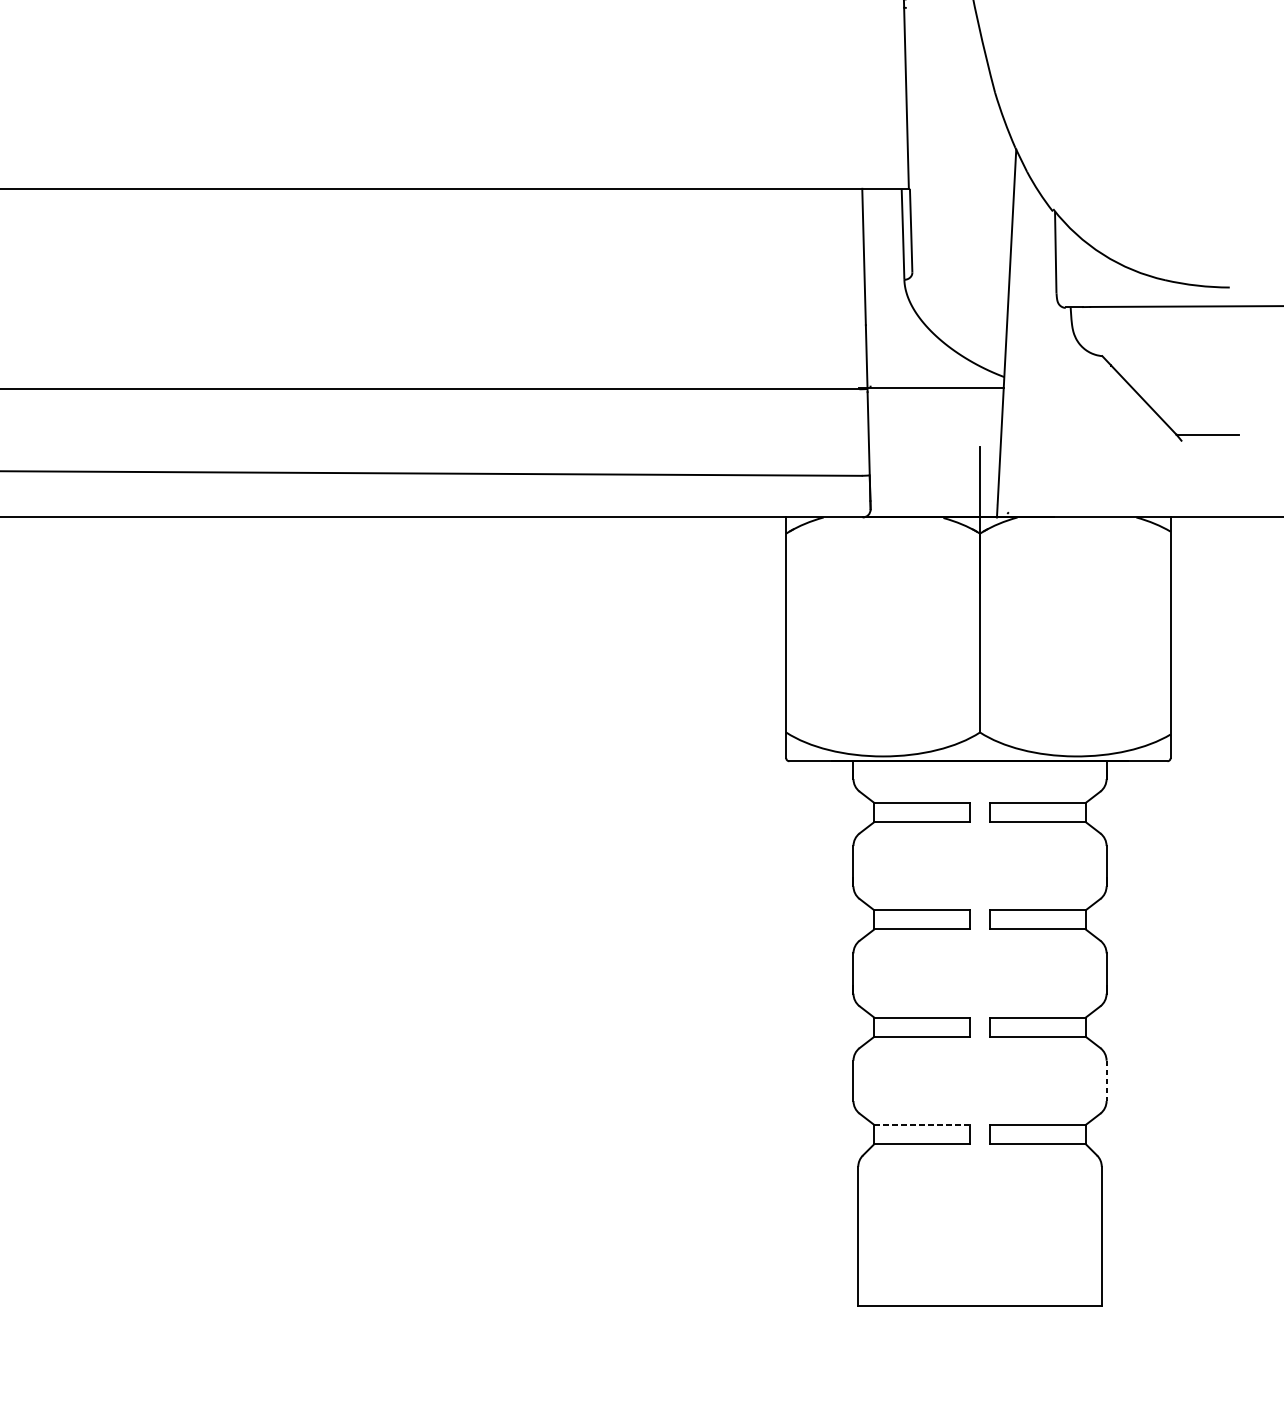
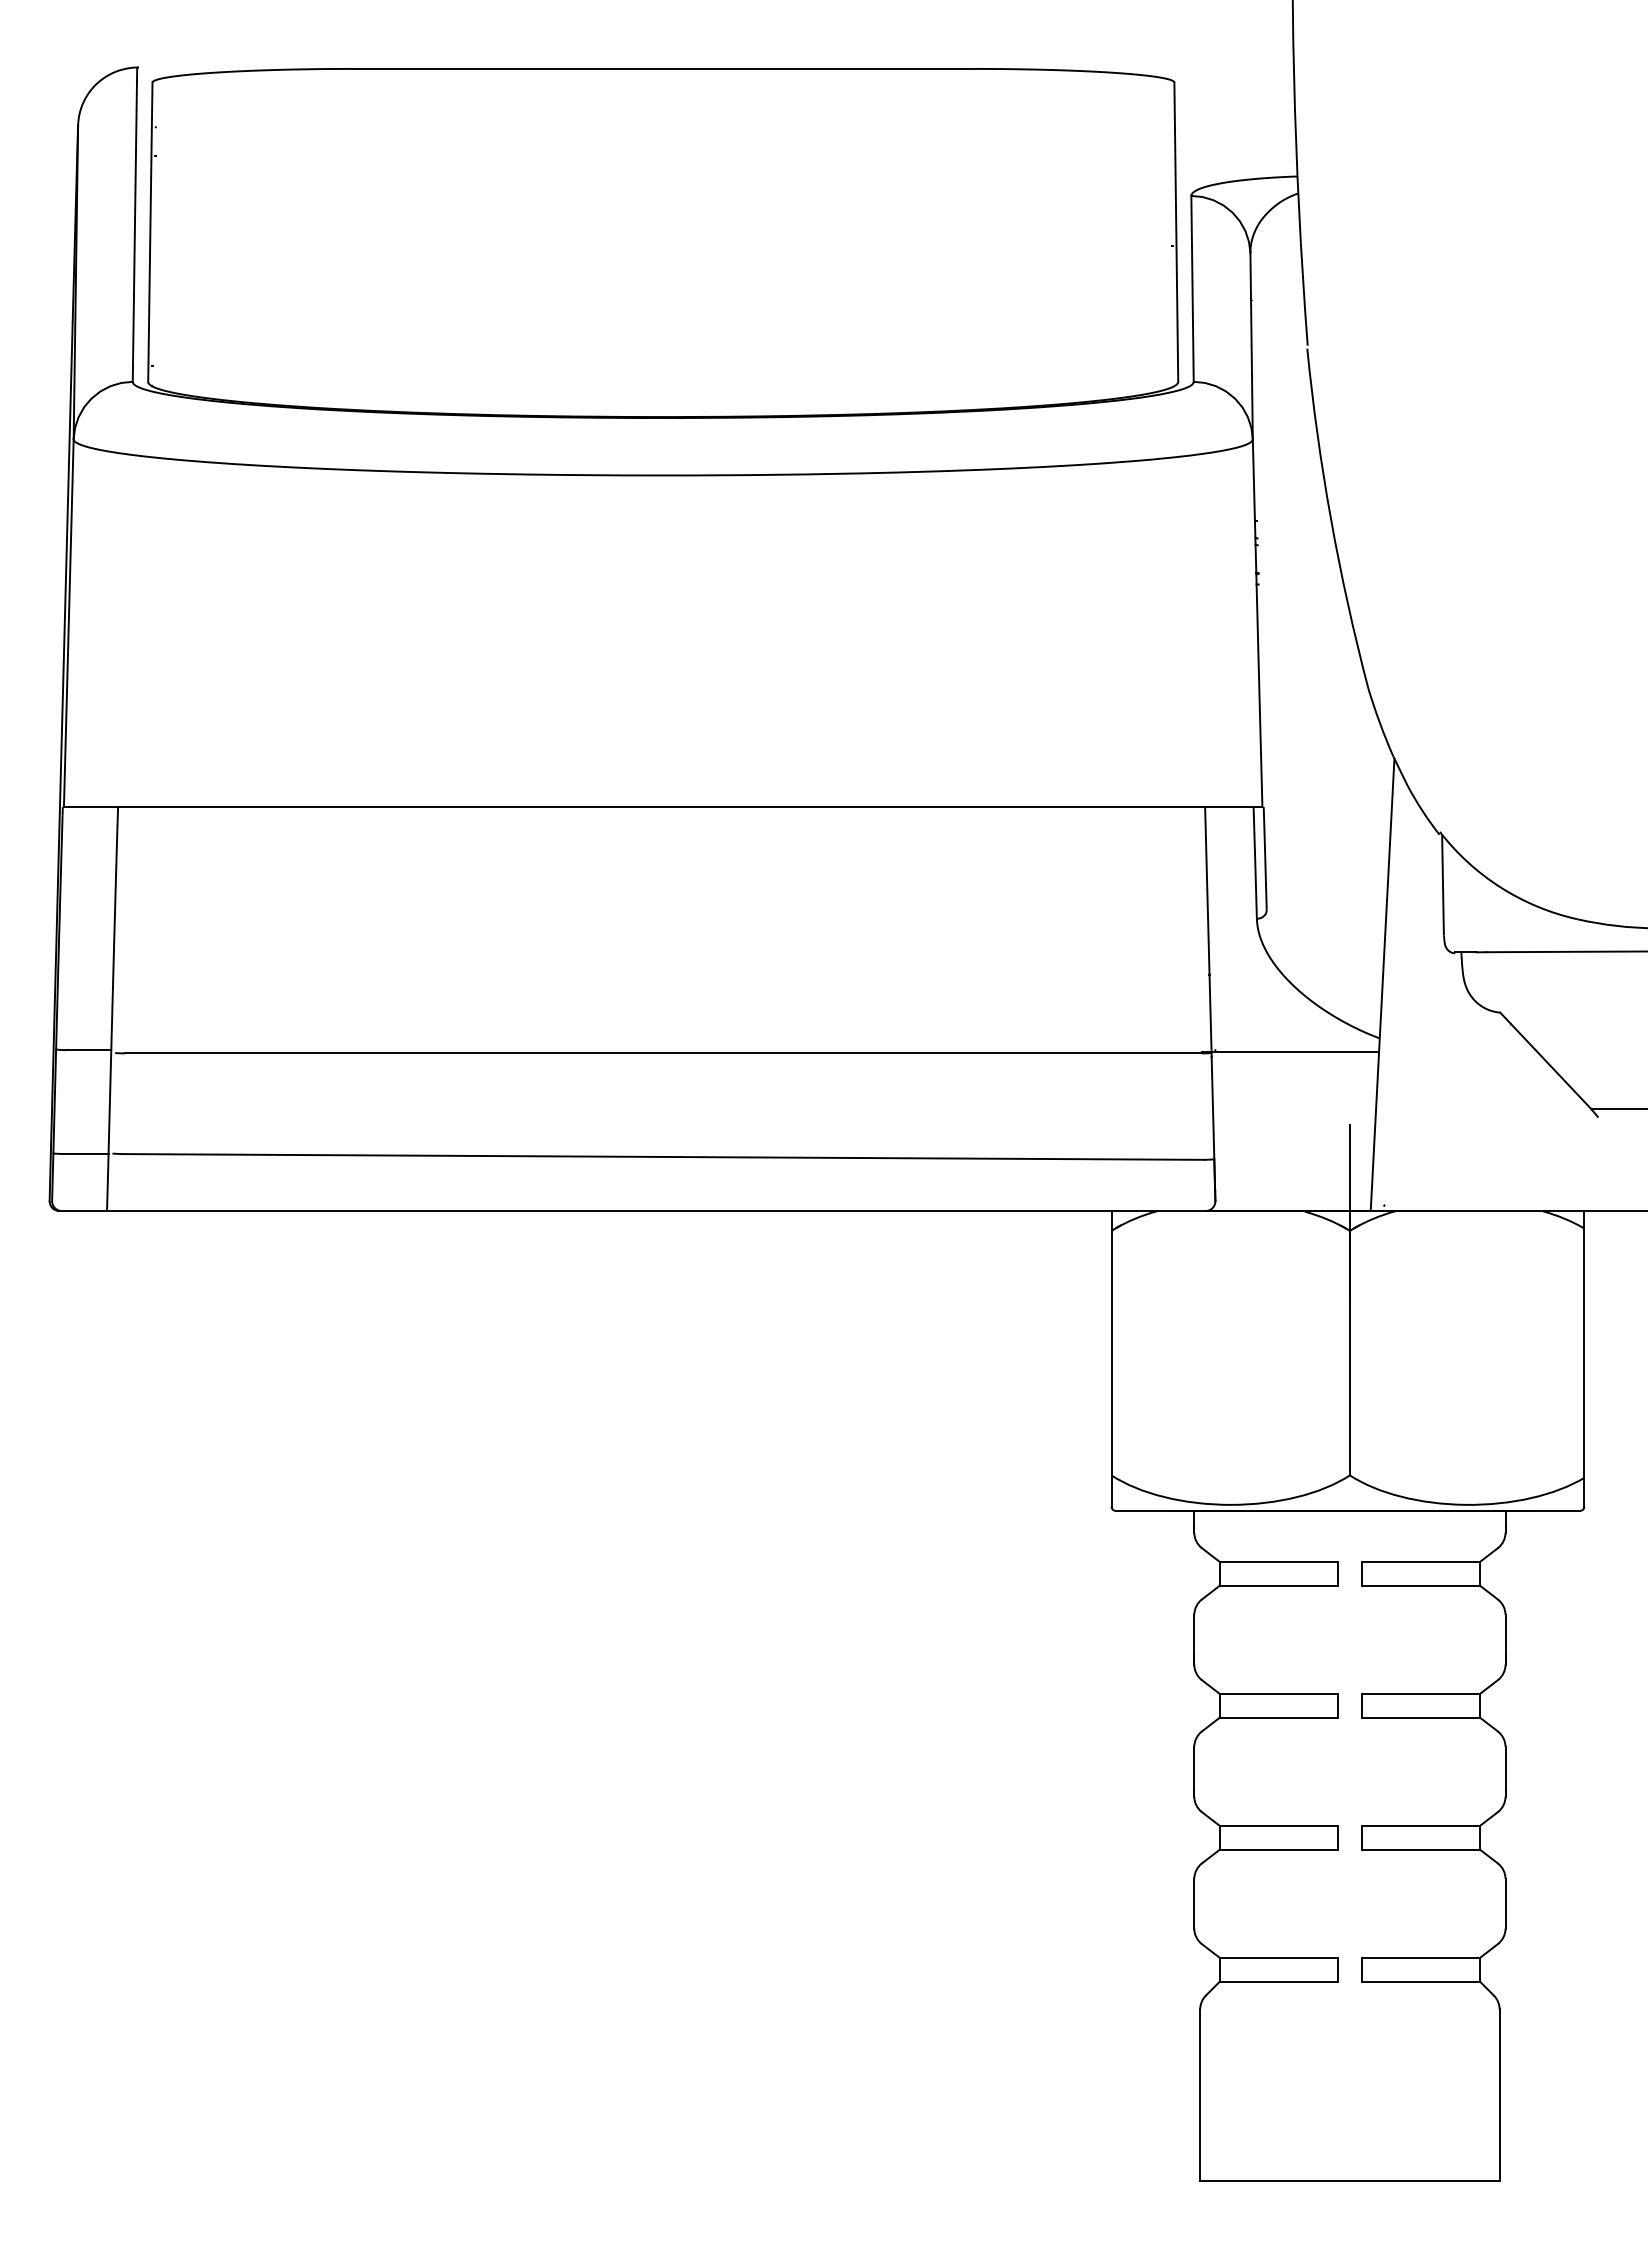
line: (1106, 1080) -> (1505, 1903), dashed -> solid
line: (922, 1124) -> (1279, 1957), dashed -> solid

